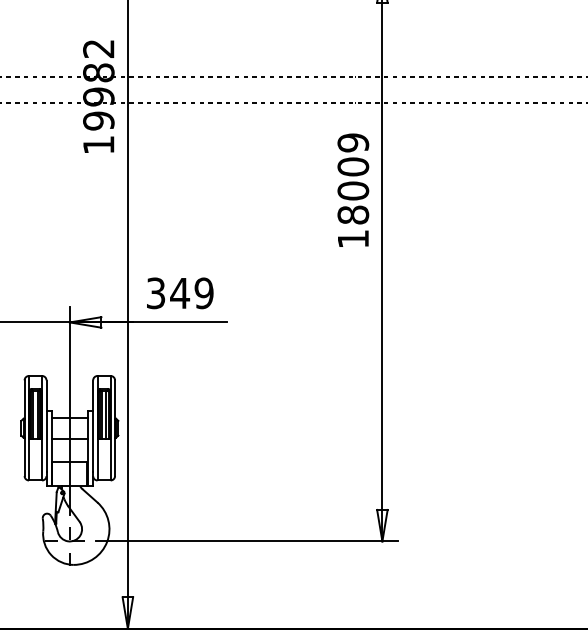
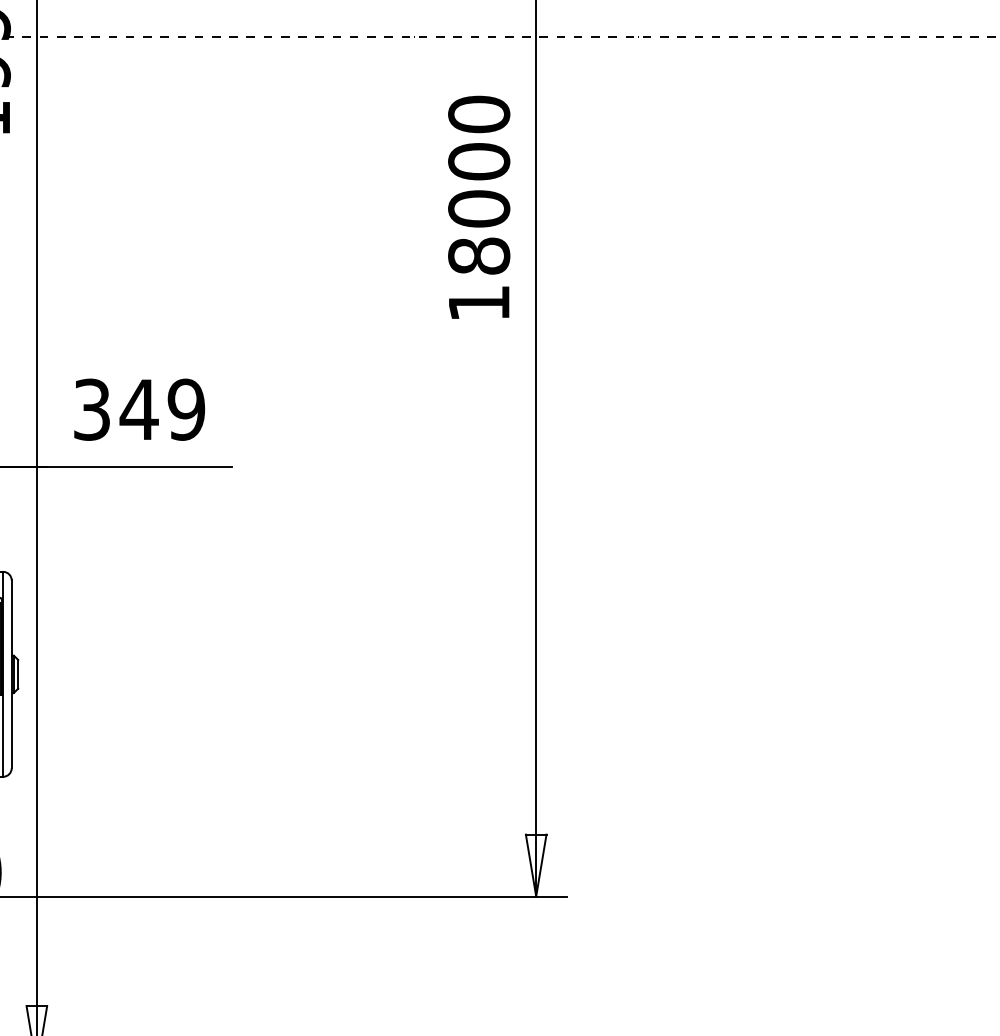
text: (353, 142) -> (479, 113), 18009 -> 18000

